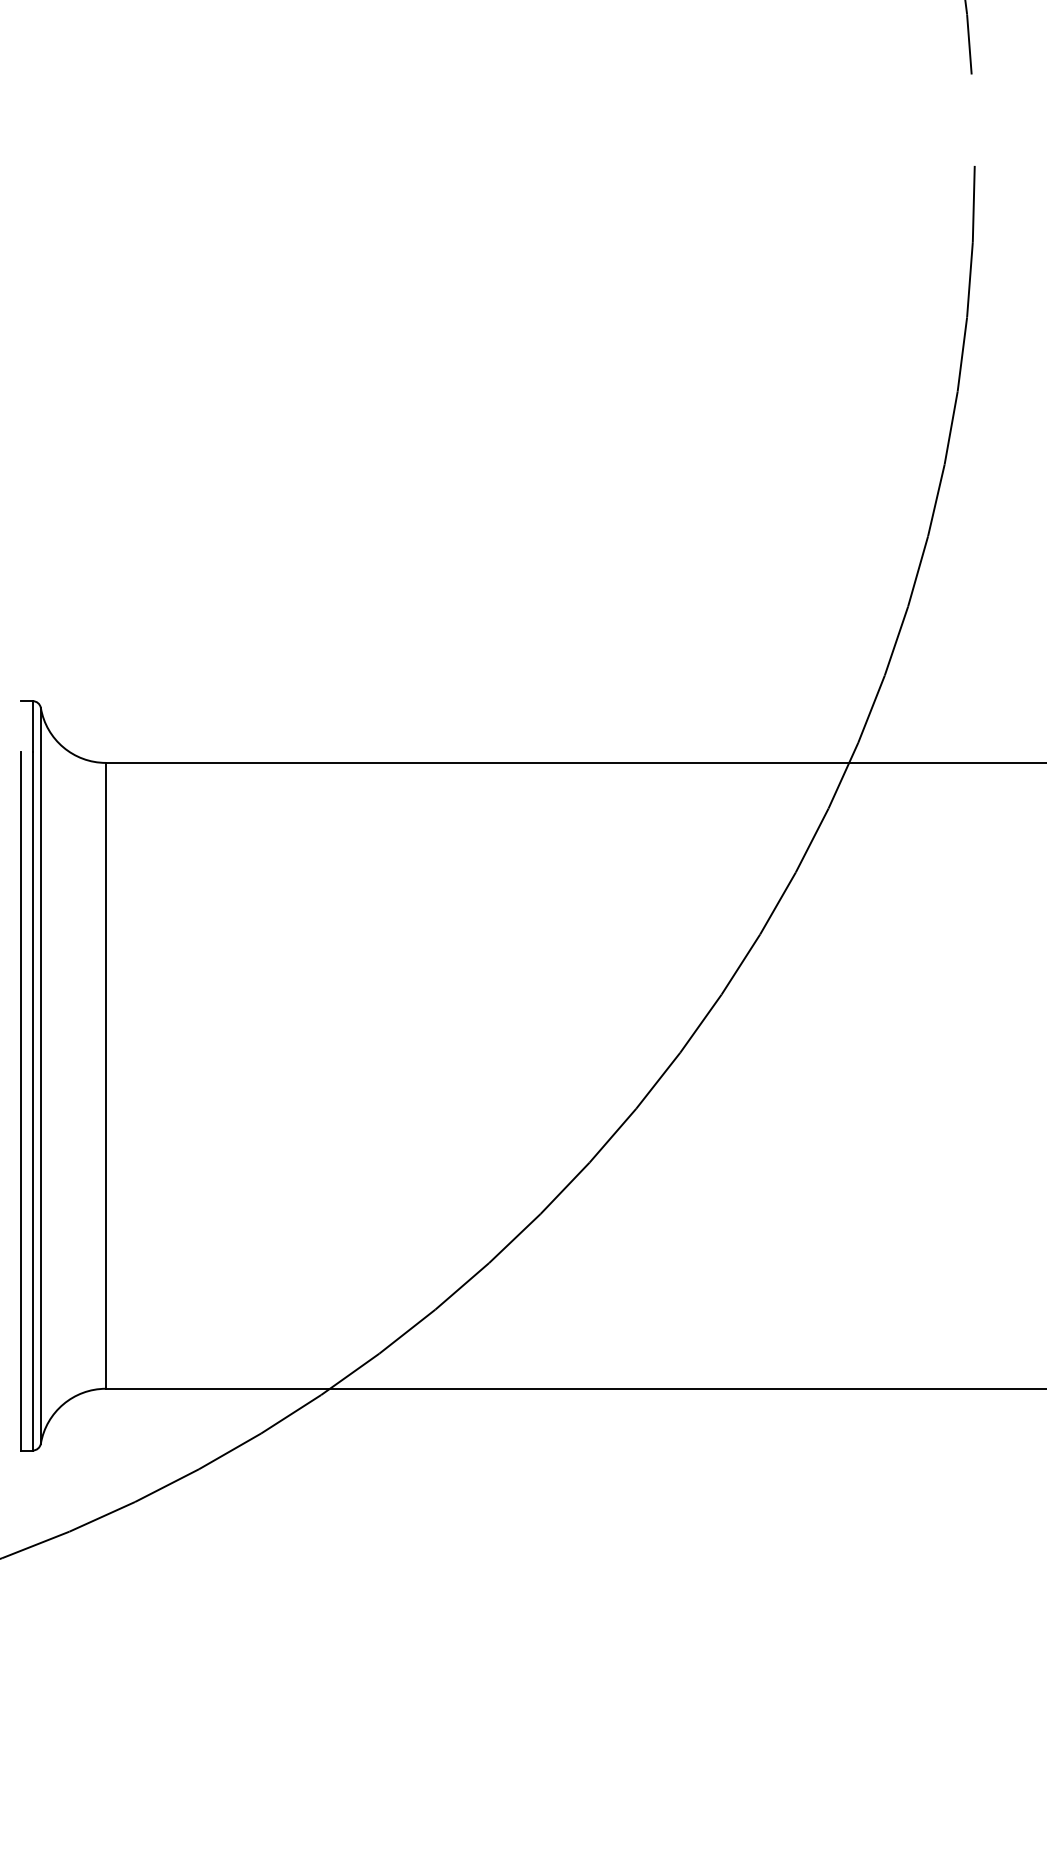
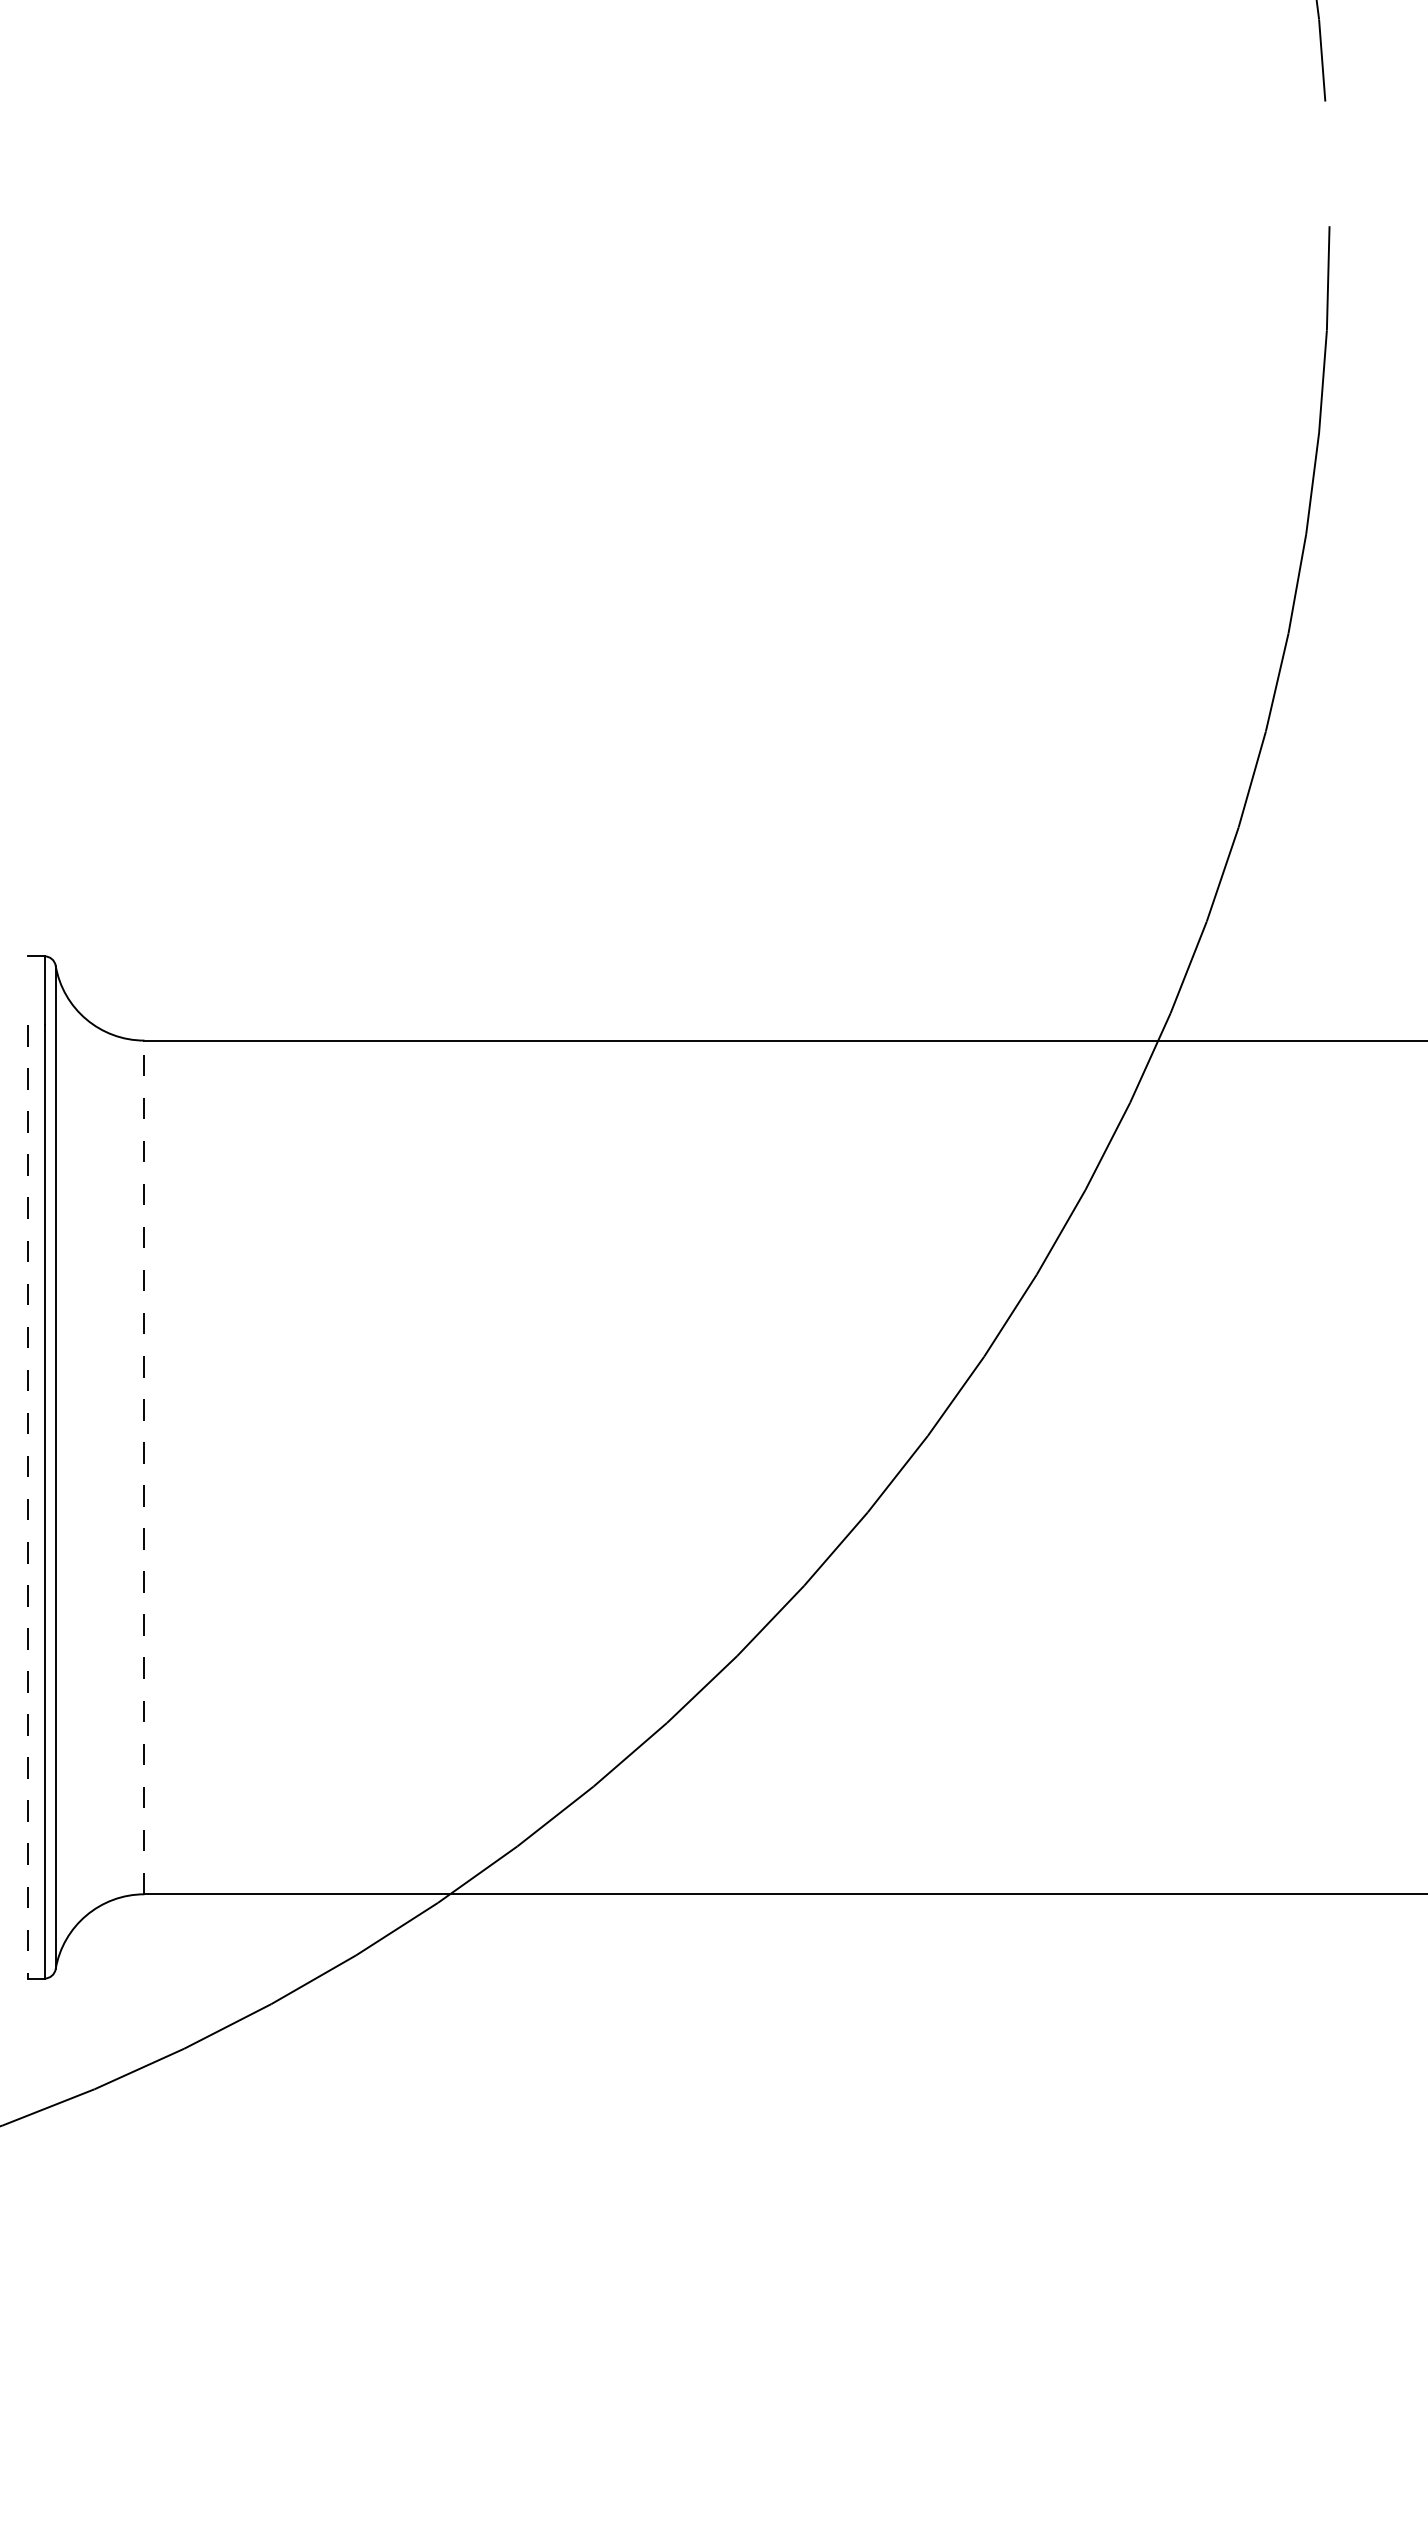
line: (105, 1075) -> (144, 1467), solid -> dashed
line: (20, 1100) -> (28, 1501), solid -> dashed

